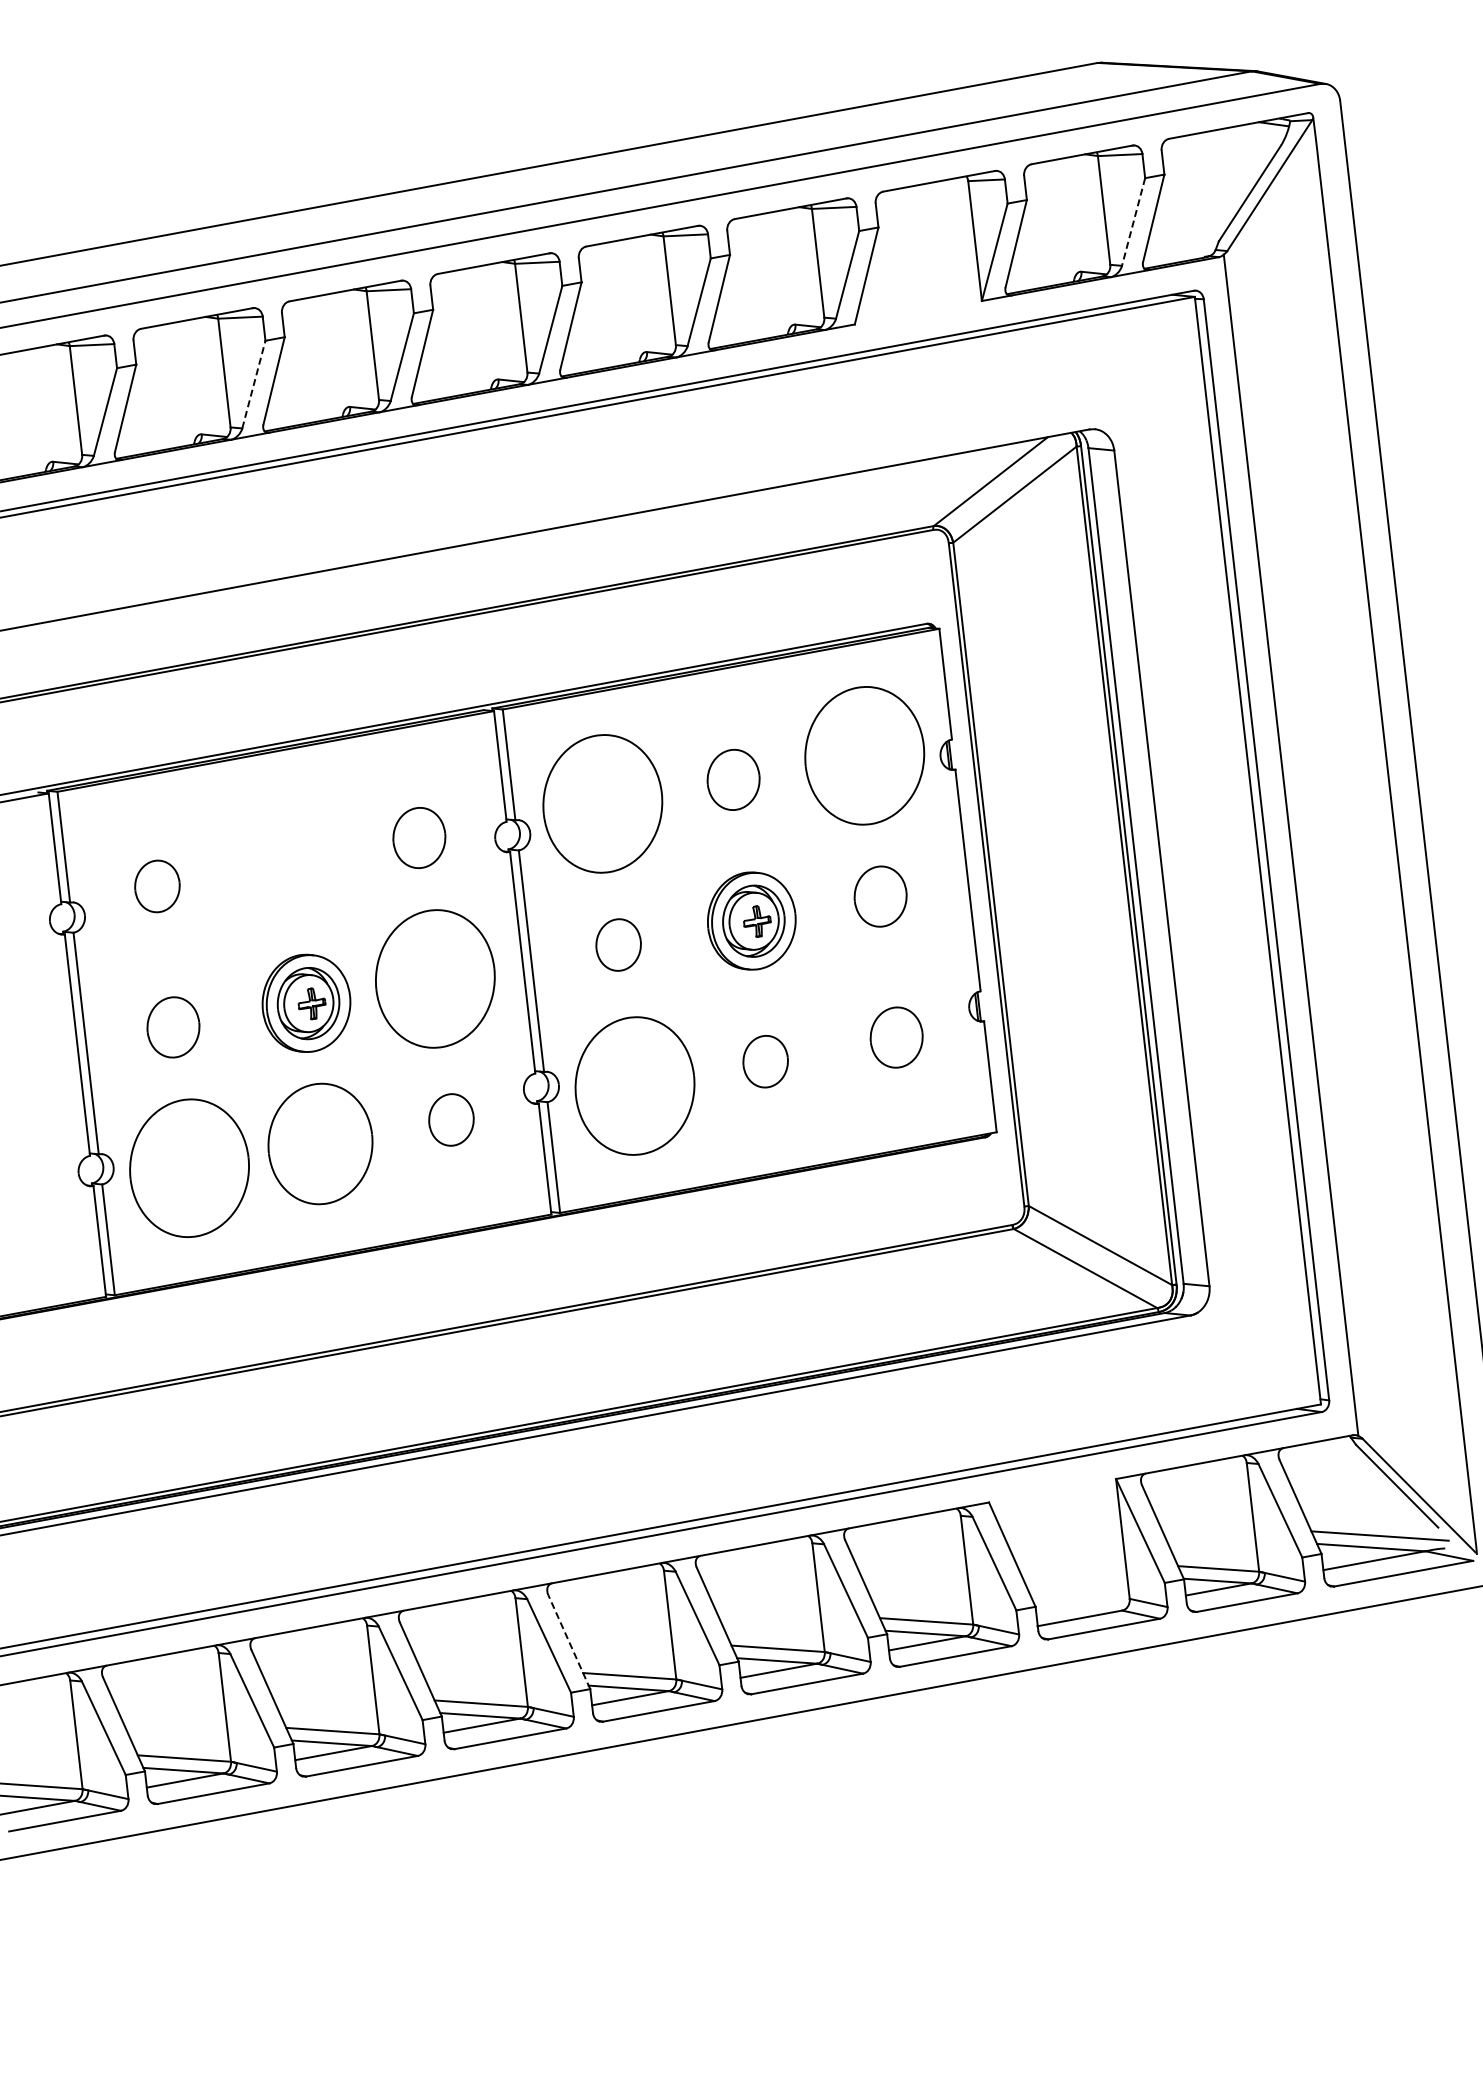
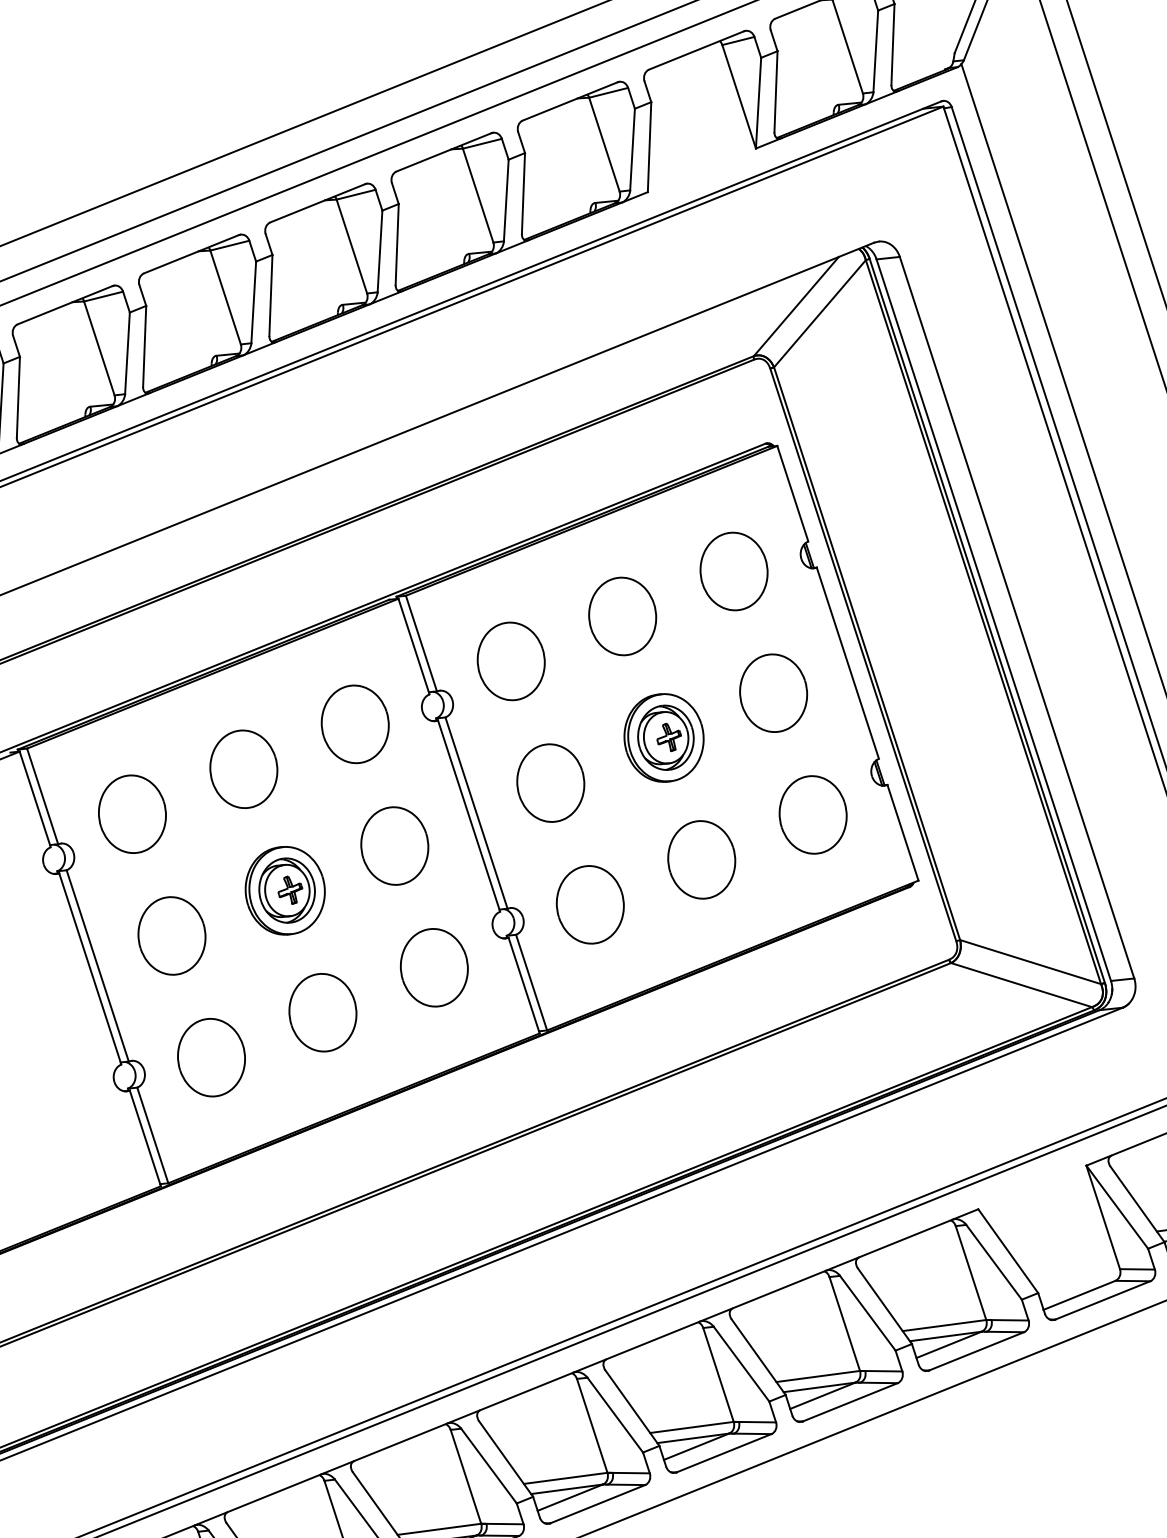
line: (1133, 222) -> (875, 51), dashed -> solid
line: (254, 384) -> (128, 353), dashed -> solid
part: (864, 755) -> (733, 571), size x0.62
part: (733, 779) -> (622, 616), size x1.43
part: (602, 804) -> (511, 661), size x0.62
part: (419, 837) -> (355, 723), size x1.43
part: (288, 862) -> (244, 769), added
part: (157, 886) -> (132, 814), size x1.67
part: (880, 896) -> (773, 693), size x1.43
part: (618, 944) -> (550, 782), size x1.67
part: (435, 978) -> (394, 845), size x0.62
part: (173, 1027) -> (172, 936), size x1.43
part: (896, 1037) -> (812, 814), size x1.43
part: (765, 1061) -> (701, 859), size x1.67
part: (634, 1085) -> (589, 904), size x0.62
part: (451, 1119) -> (434, 967), size x1.67
part: (320, 1144) -> (323, 1013), size x0.71
part: (189, 1168) -> (211, 1057), size x0.62
line: (569, 1641) -> (632, 1407), dashed -> solid

